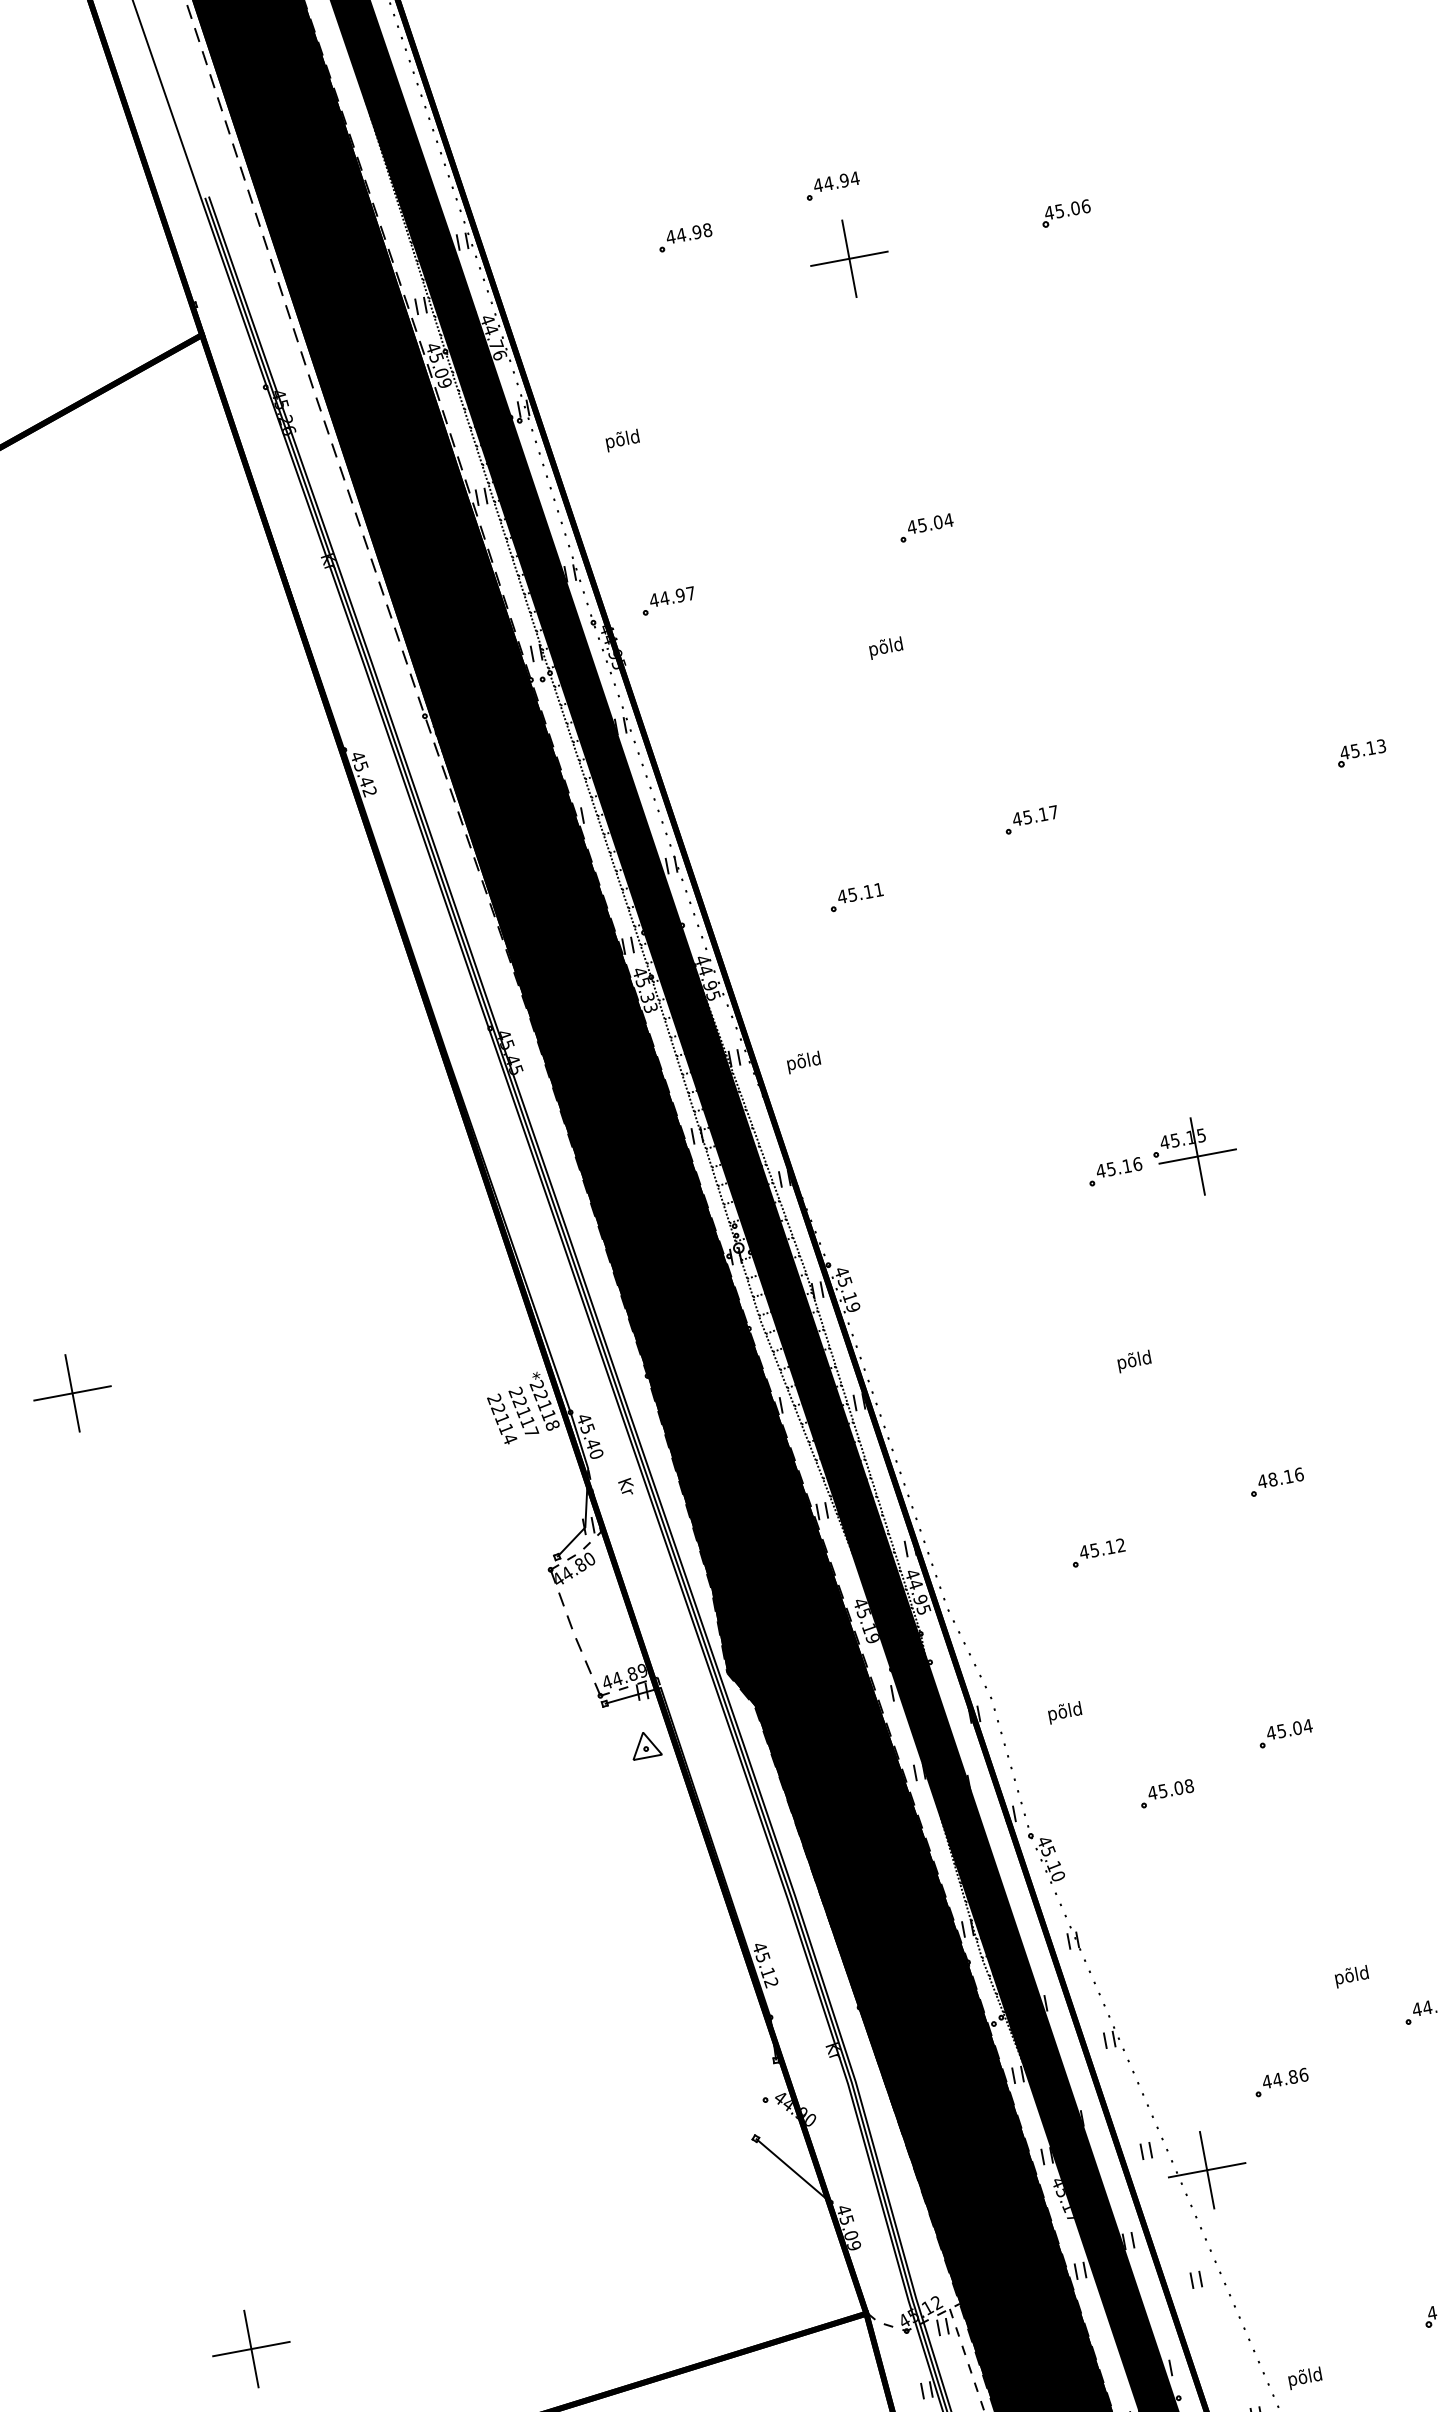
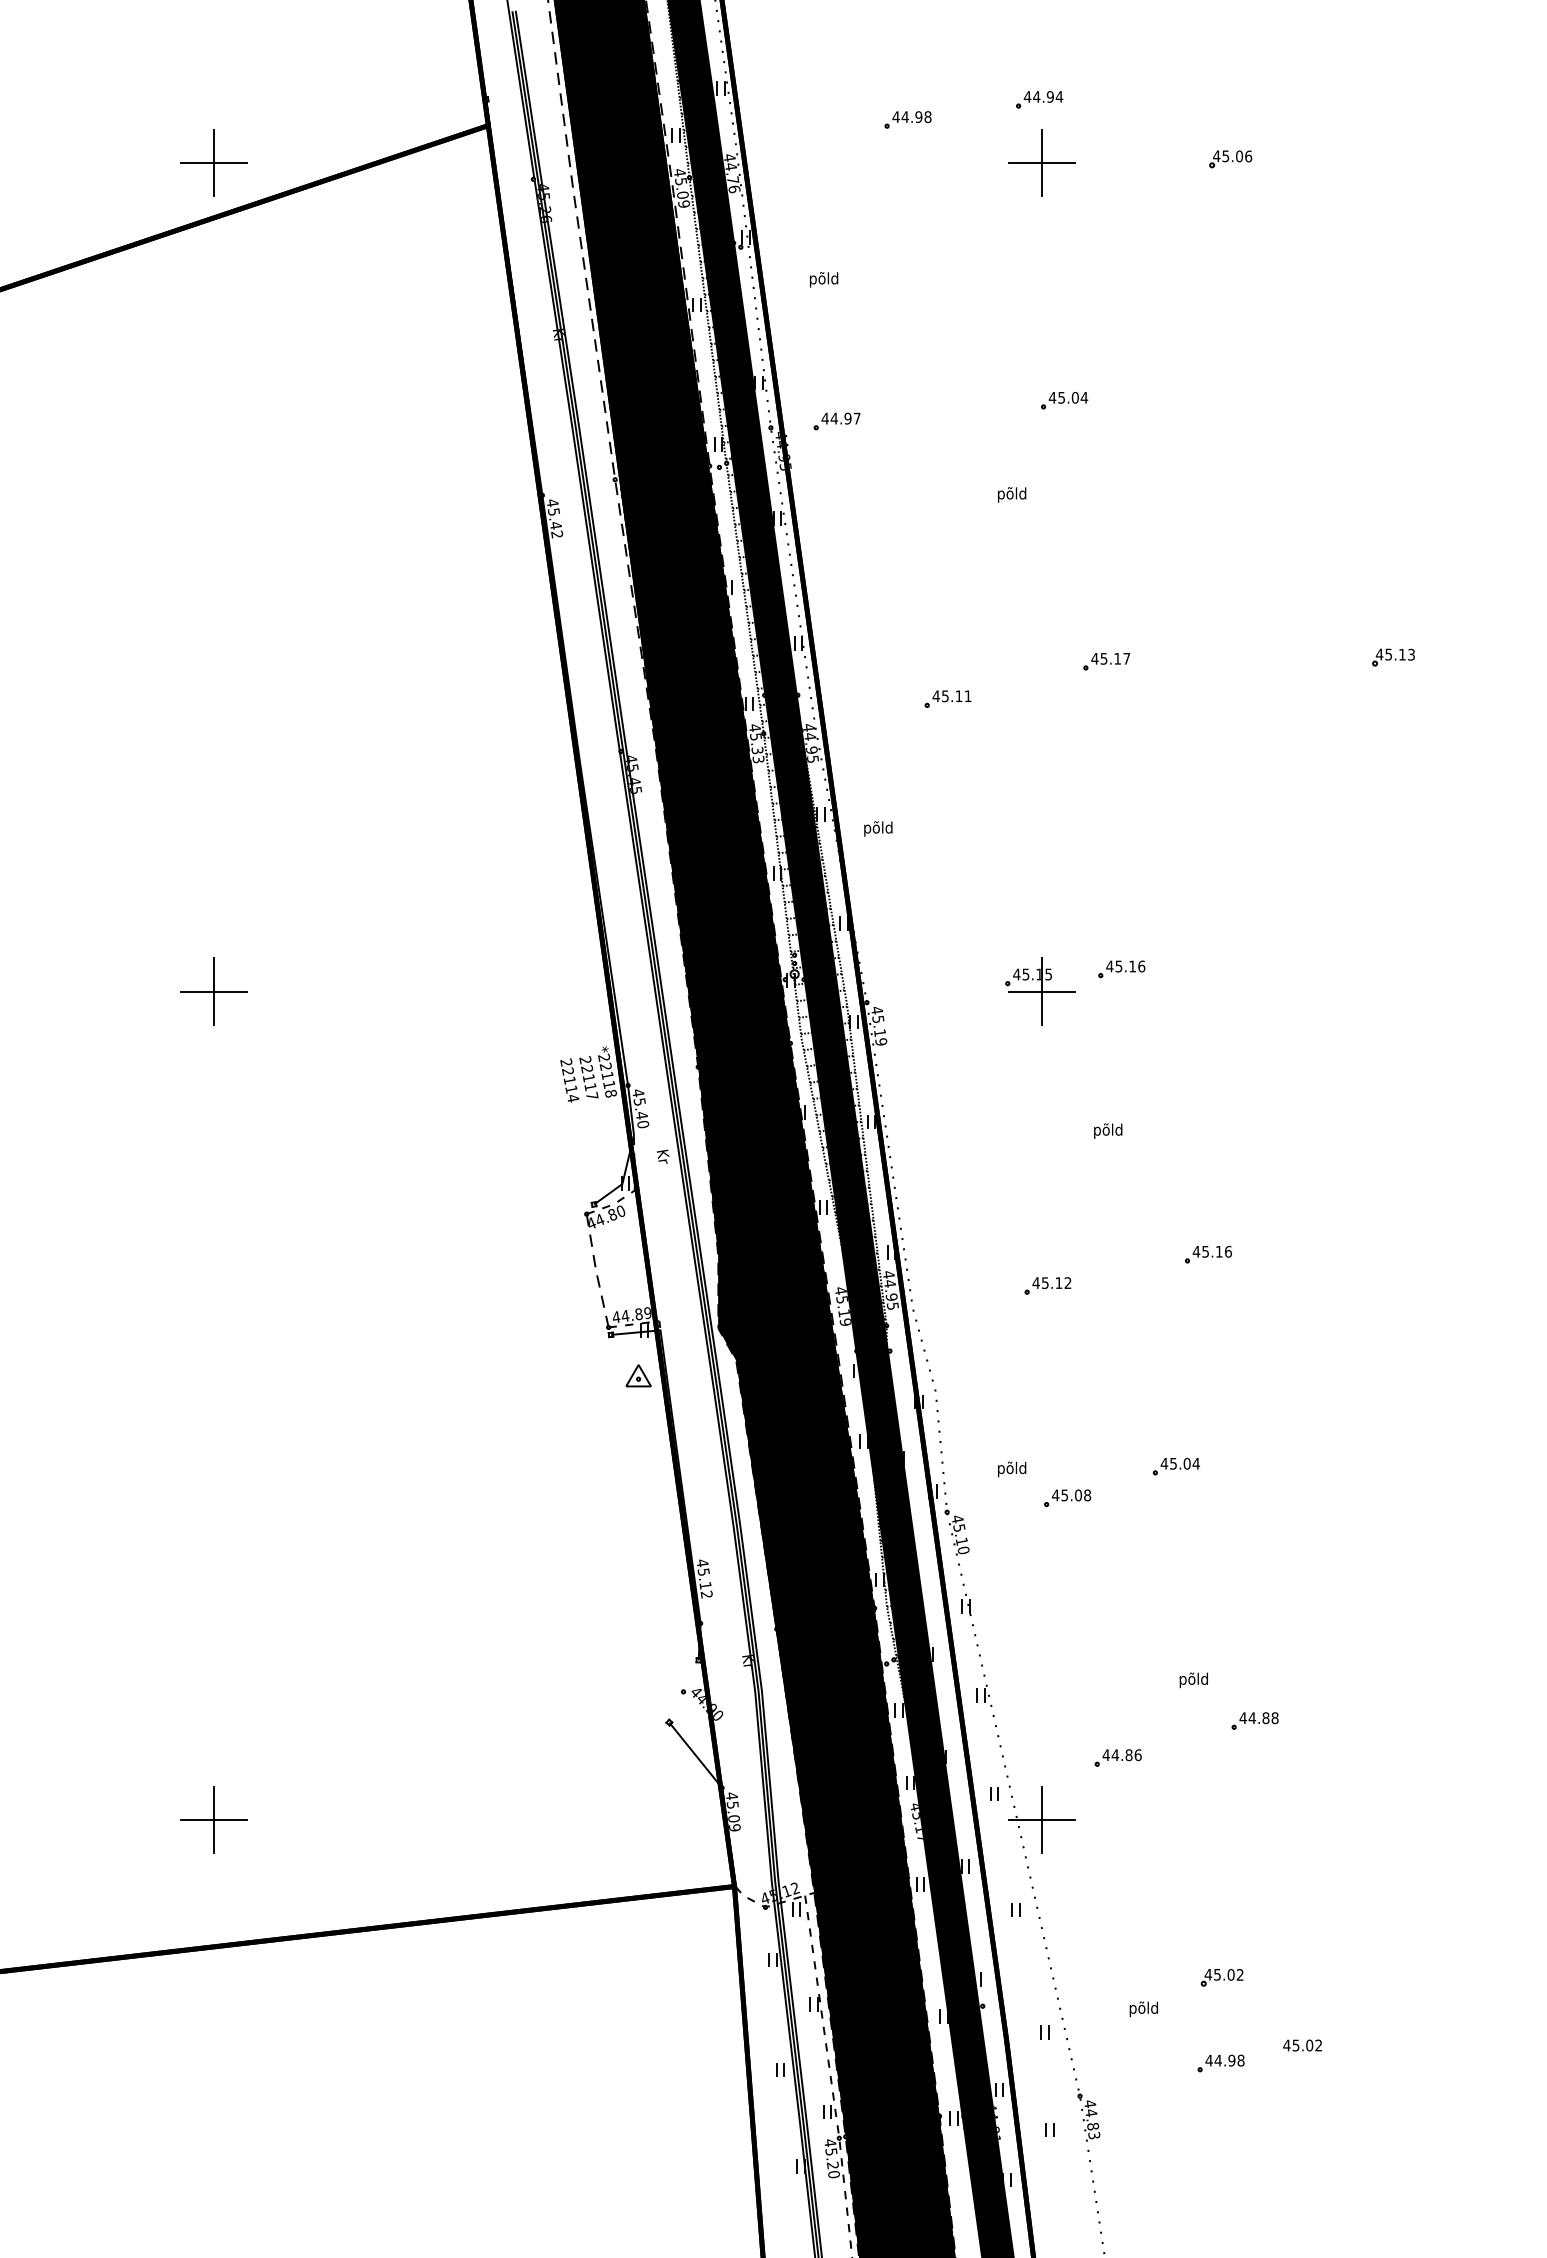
part: (1195, 1156) -> (1040, 991), moved
text: (1272, 1479) -> (1205, 1251), 48.16 -> 45.16
text: (1065, 1712) -> (1012, 1469), moved
text: (1304, 2378) -> (1143, 2009), moved

